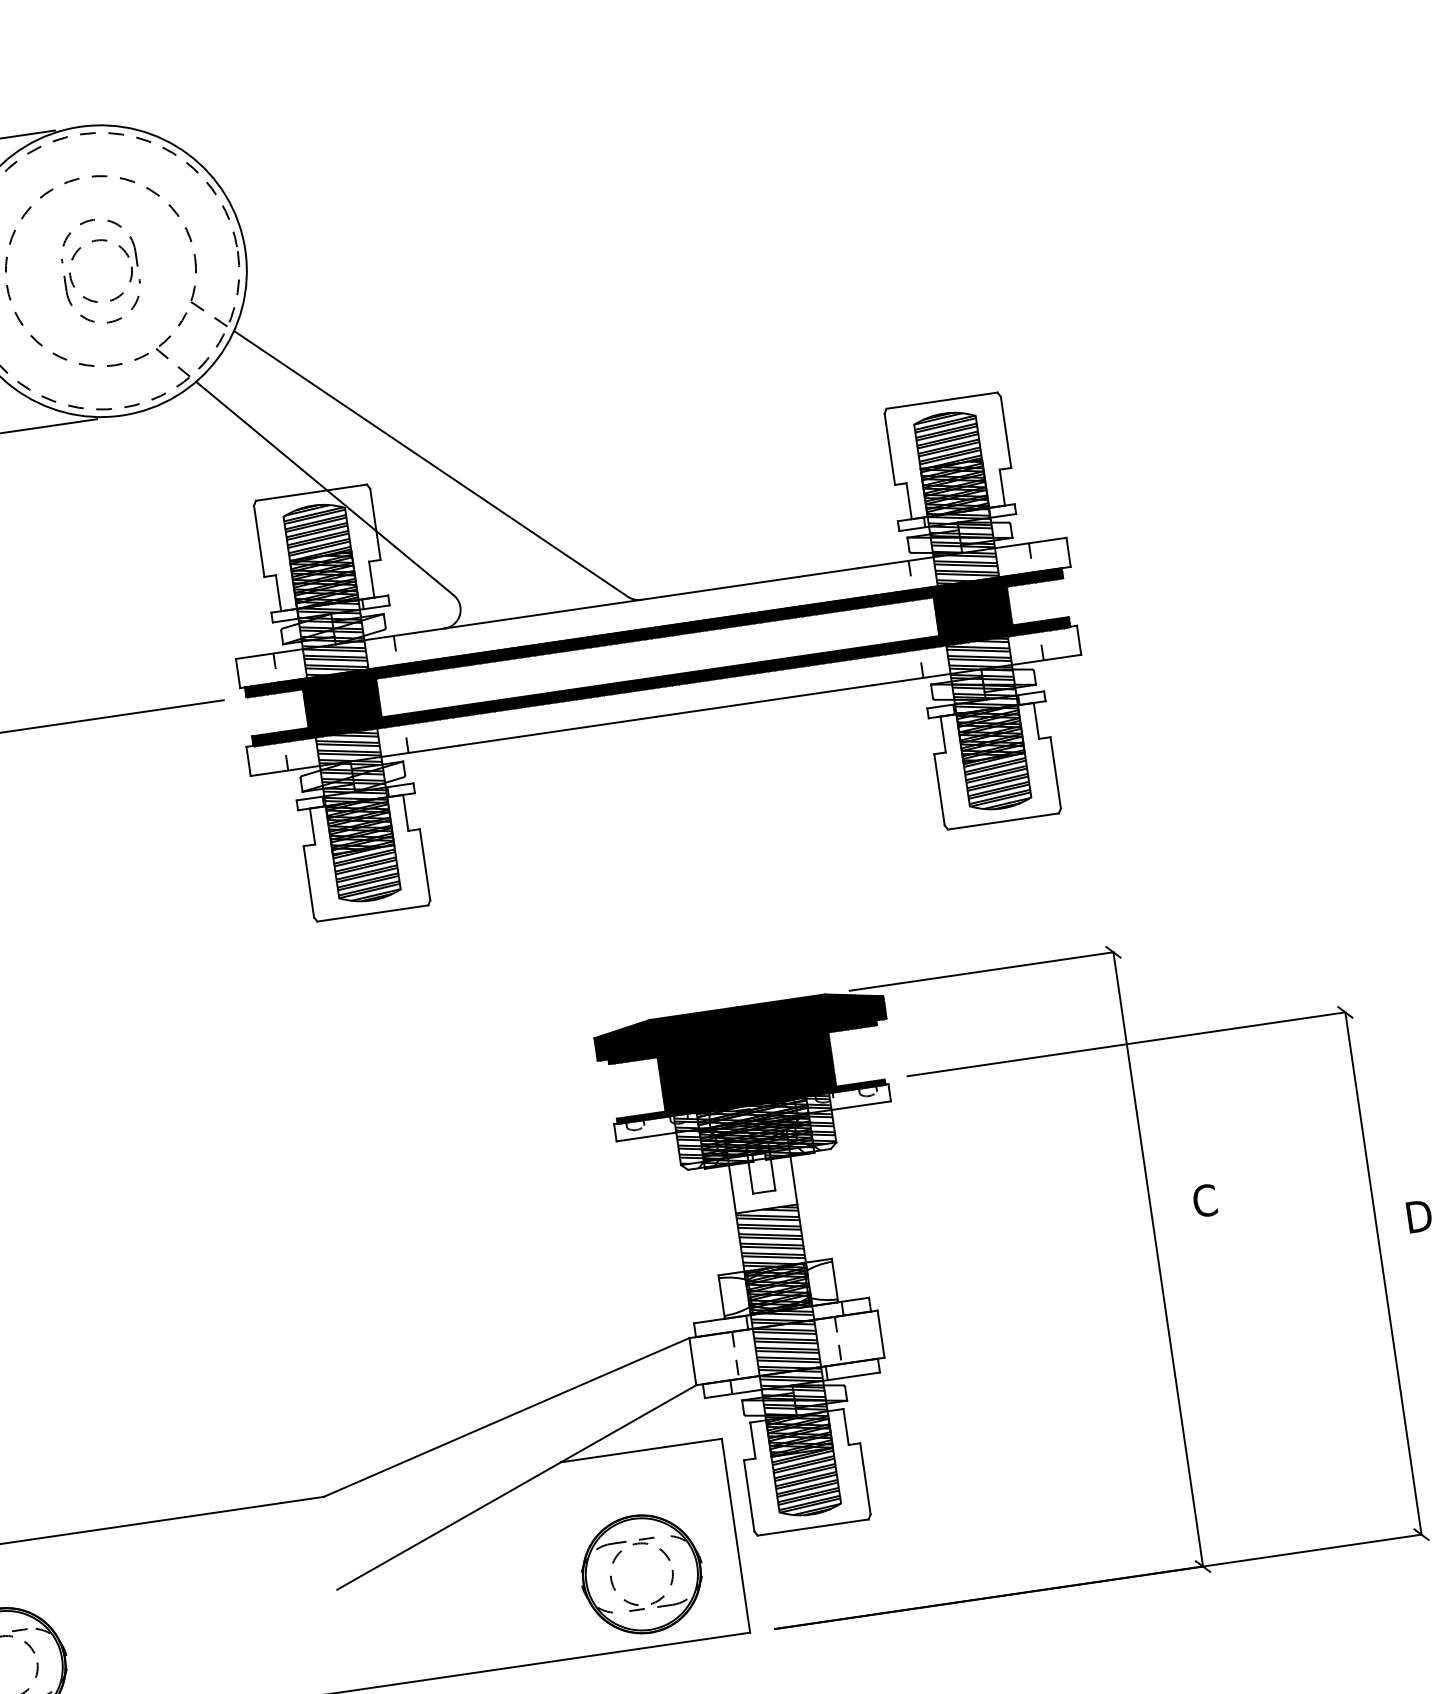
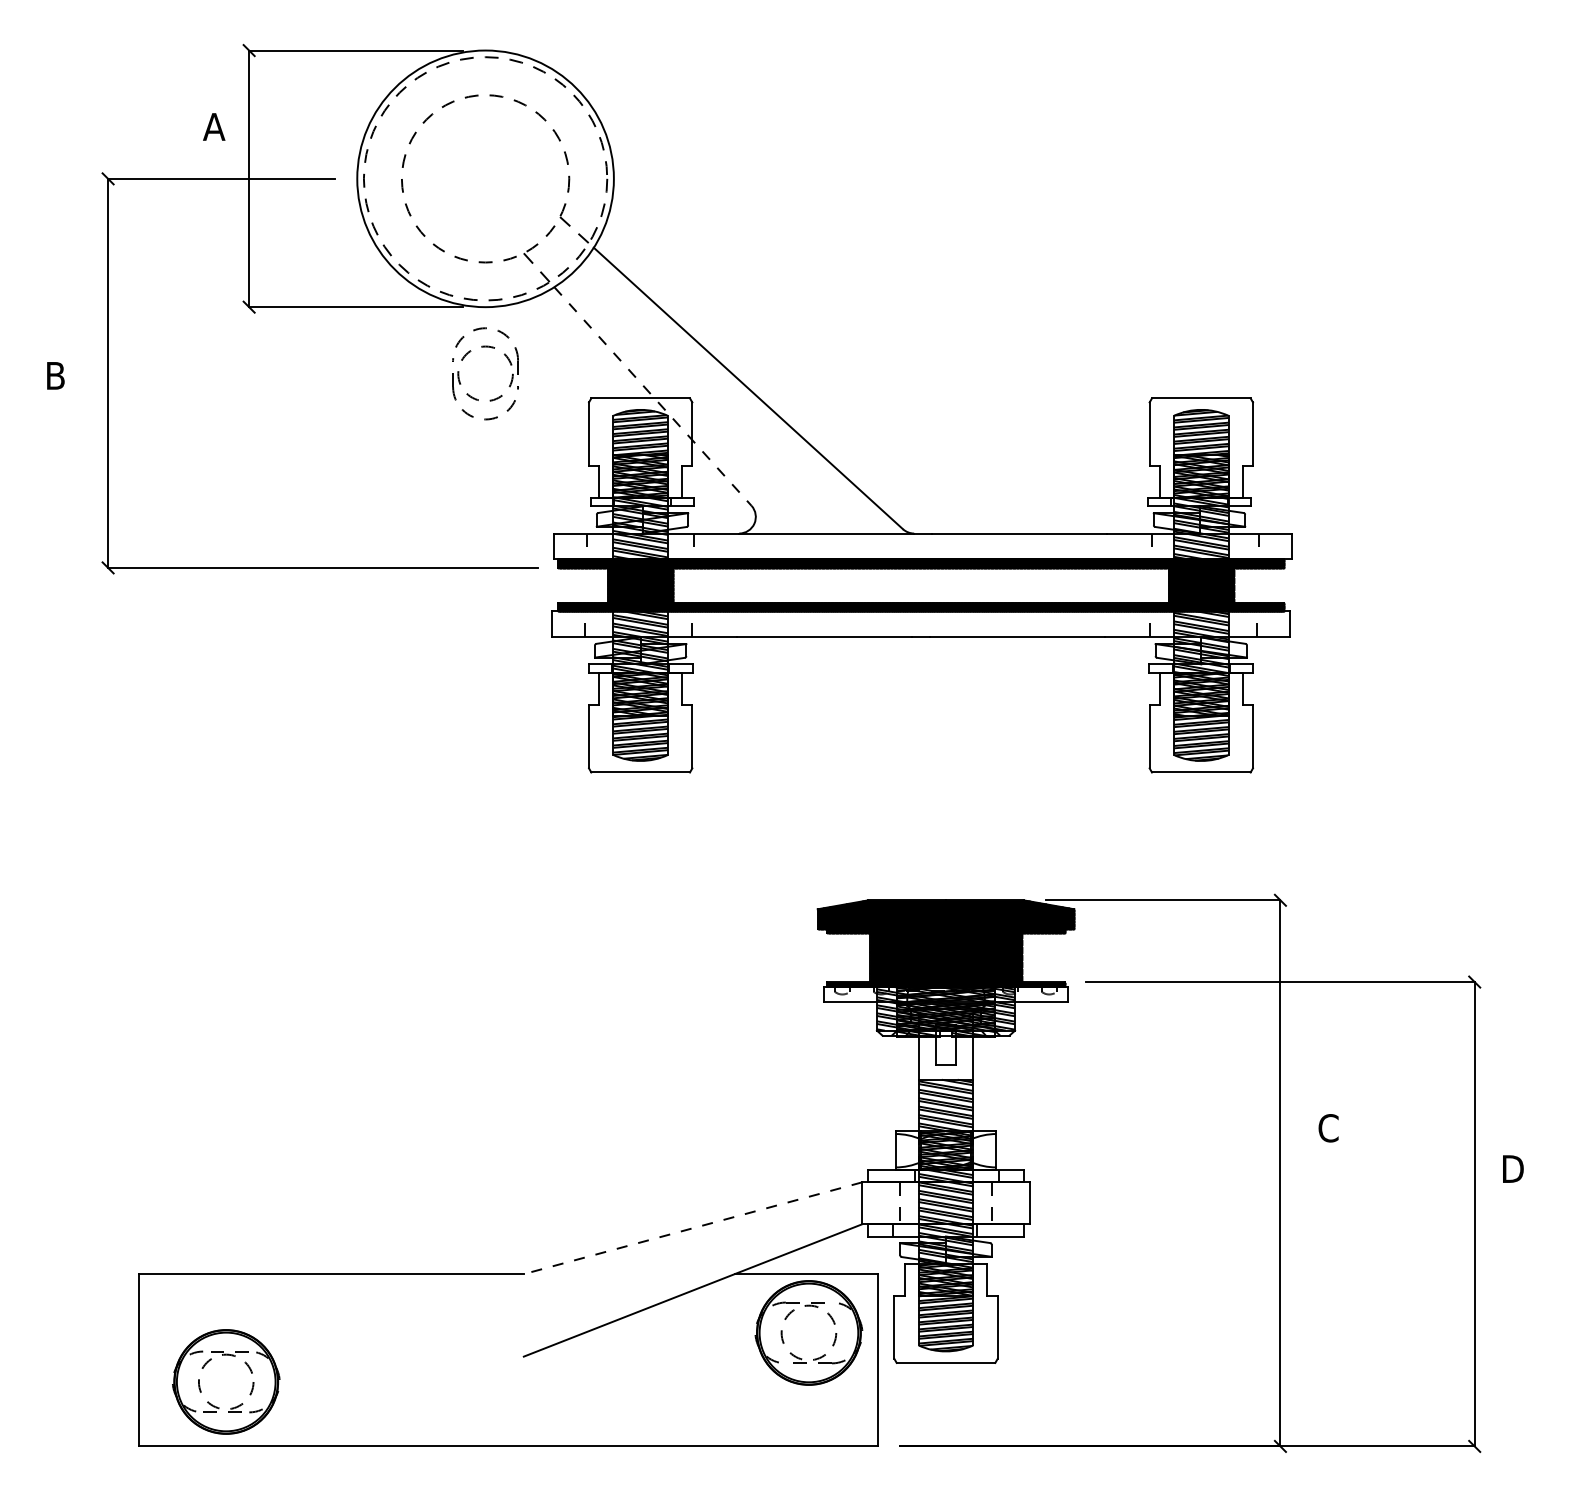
part: (103, 241) -> (491, 348), moved
line: (325, 488) -> (653, 396), solid -> dashed
line: (505, 1417) -> (692, 1228), solid -> dashed
part: (641, 1573) -> (808, 1332), moved

